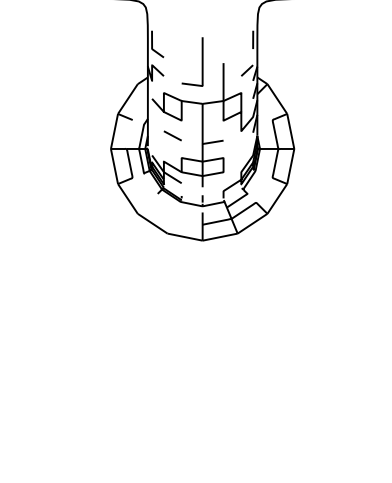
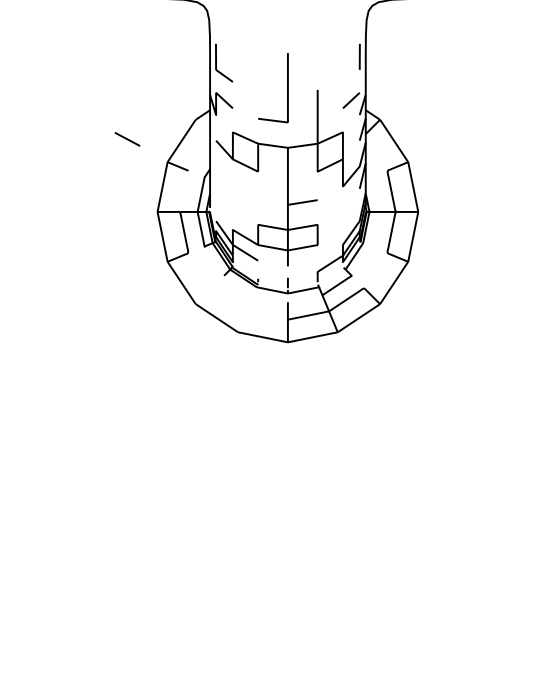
line: (172, 135) -> (127, 138), moved

